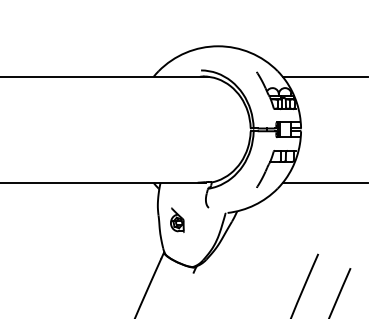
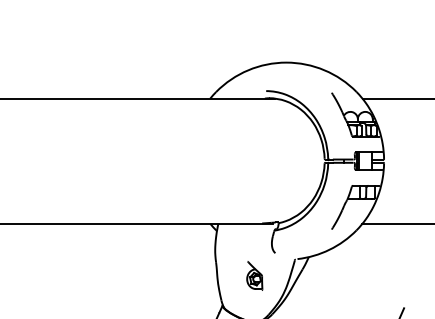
part: (177, 219) -> (254, 275), moved

